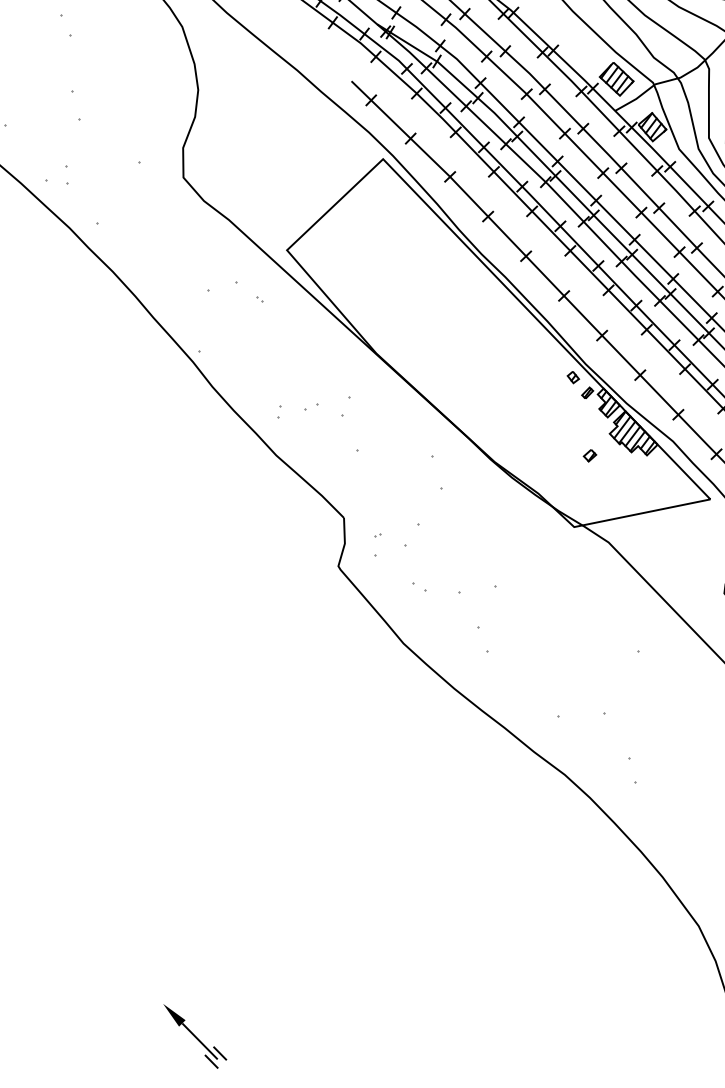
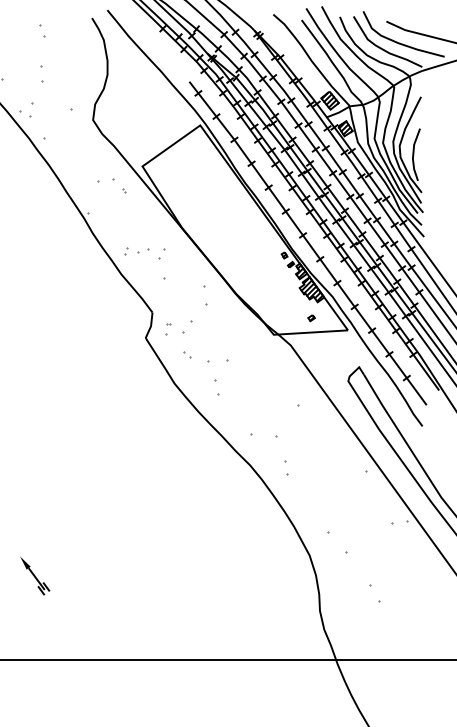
part: (66, 174) -> (31, 109), size x1.6
part: (311, 407) -> (143, 251), size x1.6
part: (590, 456) -> (311, 318), moved

